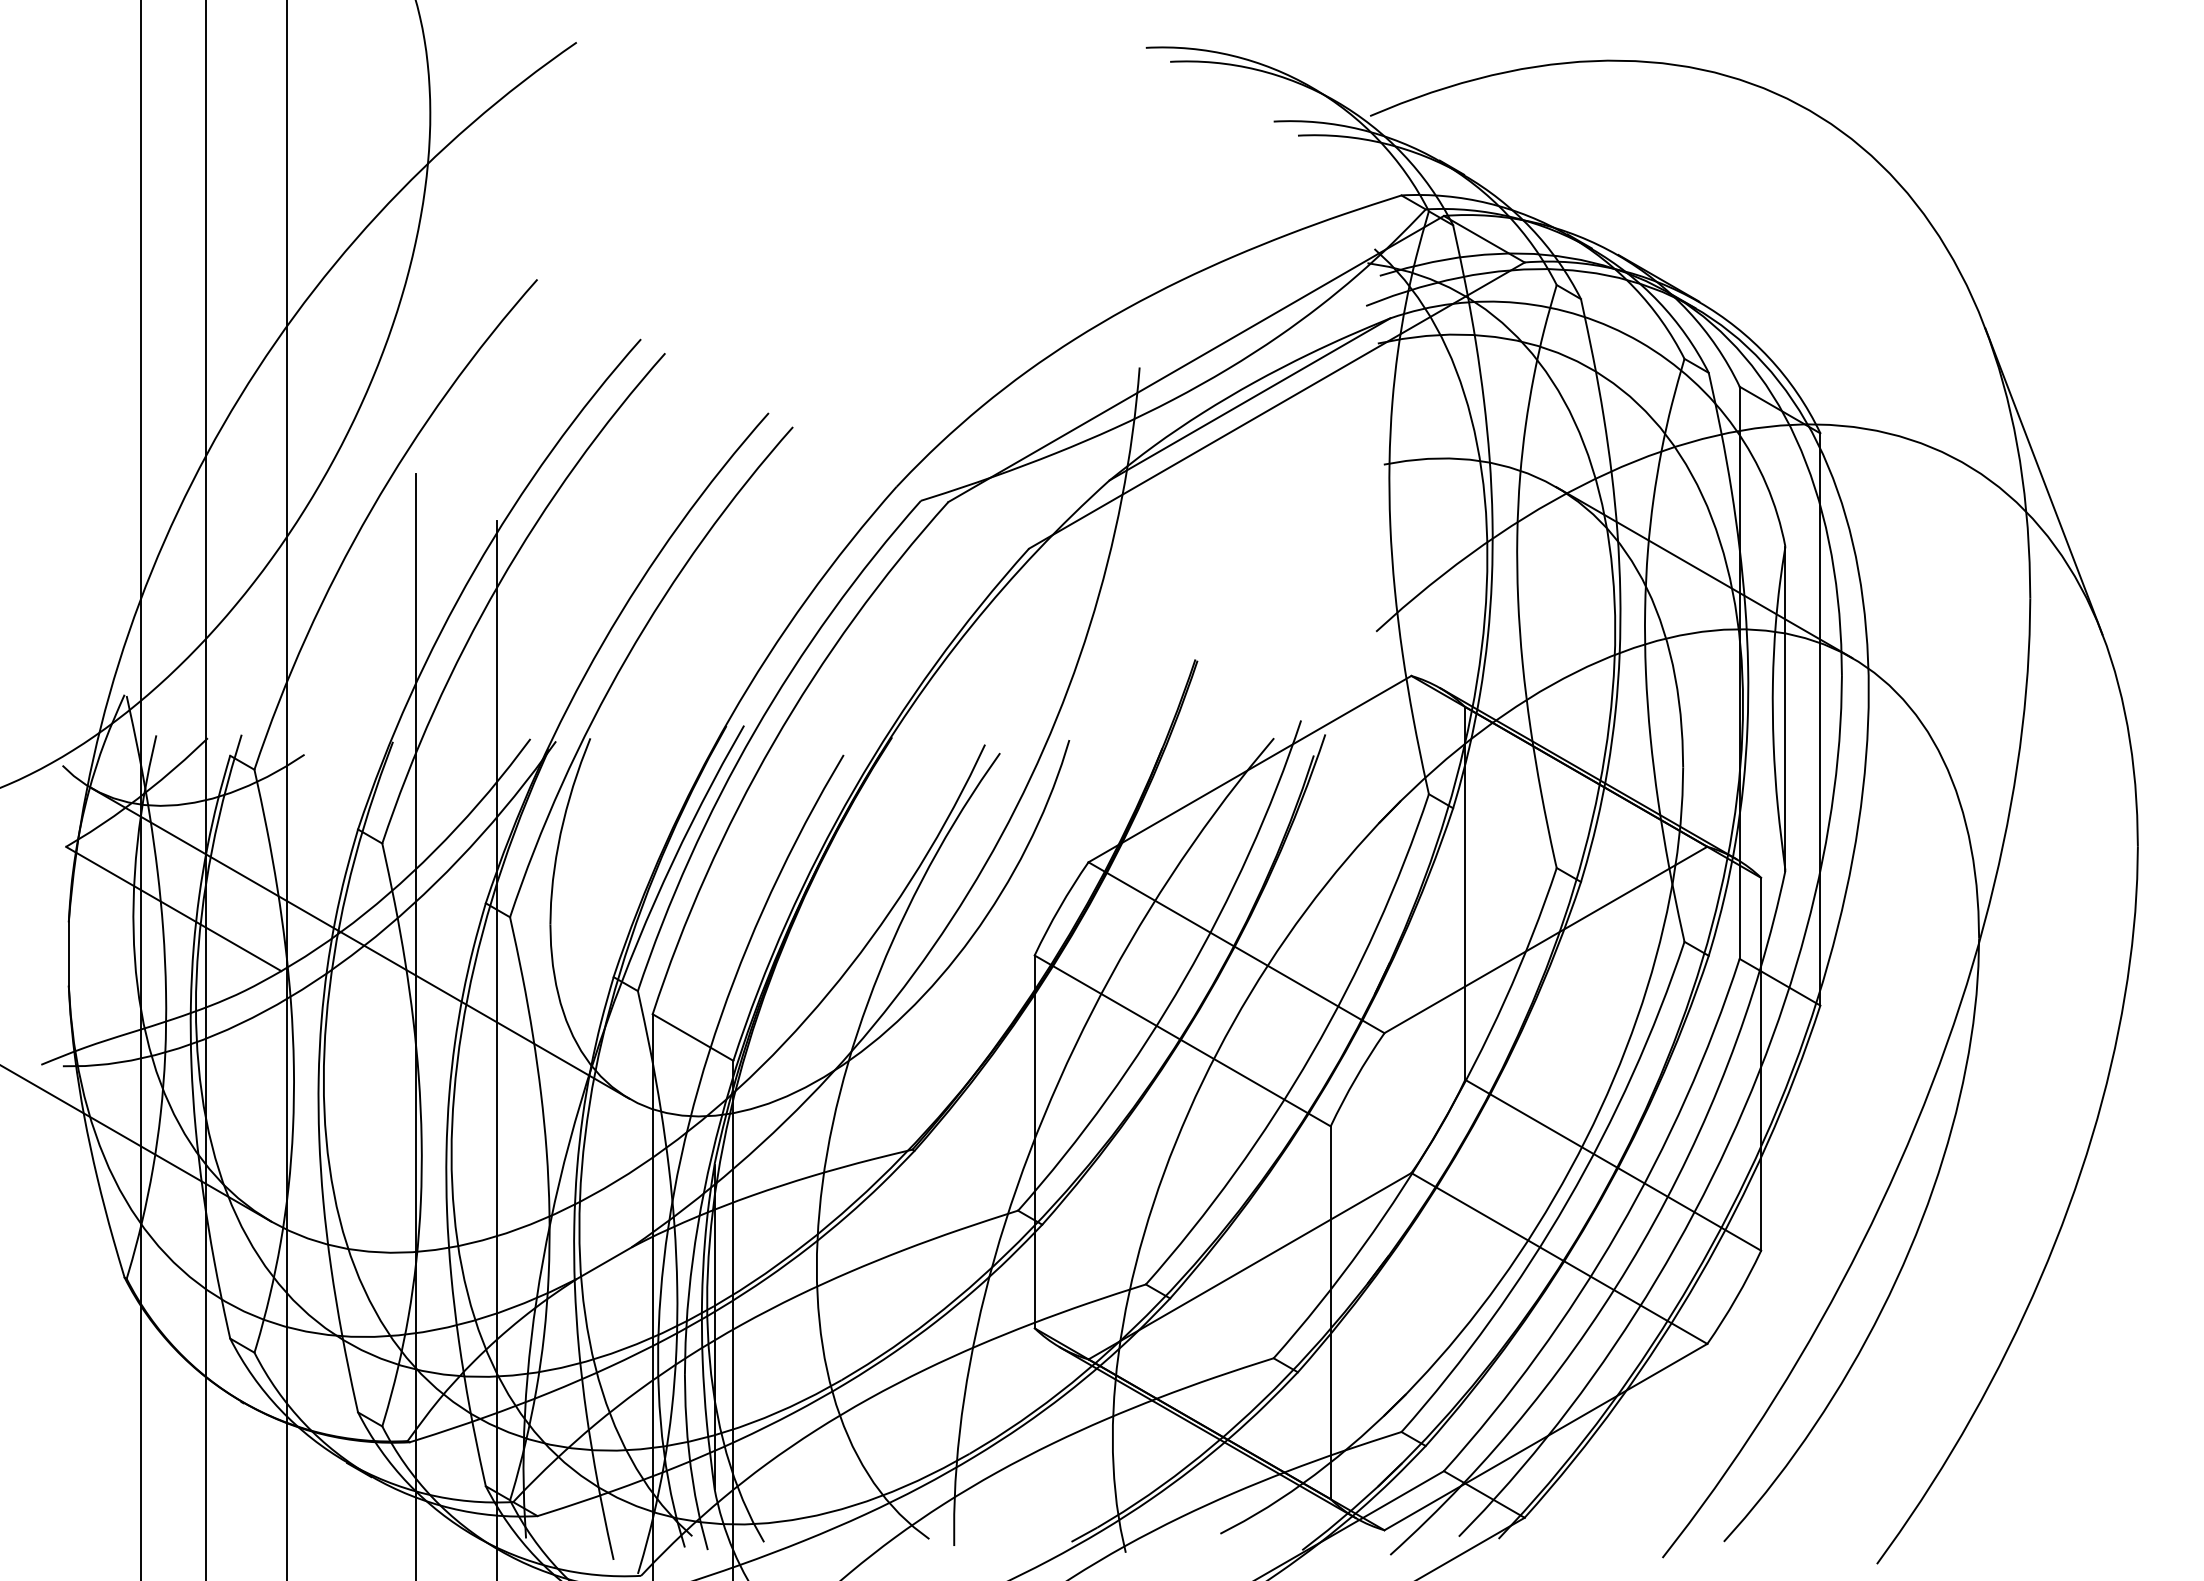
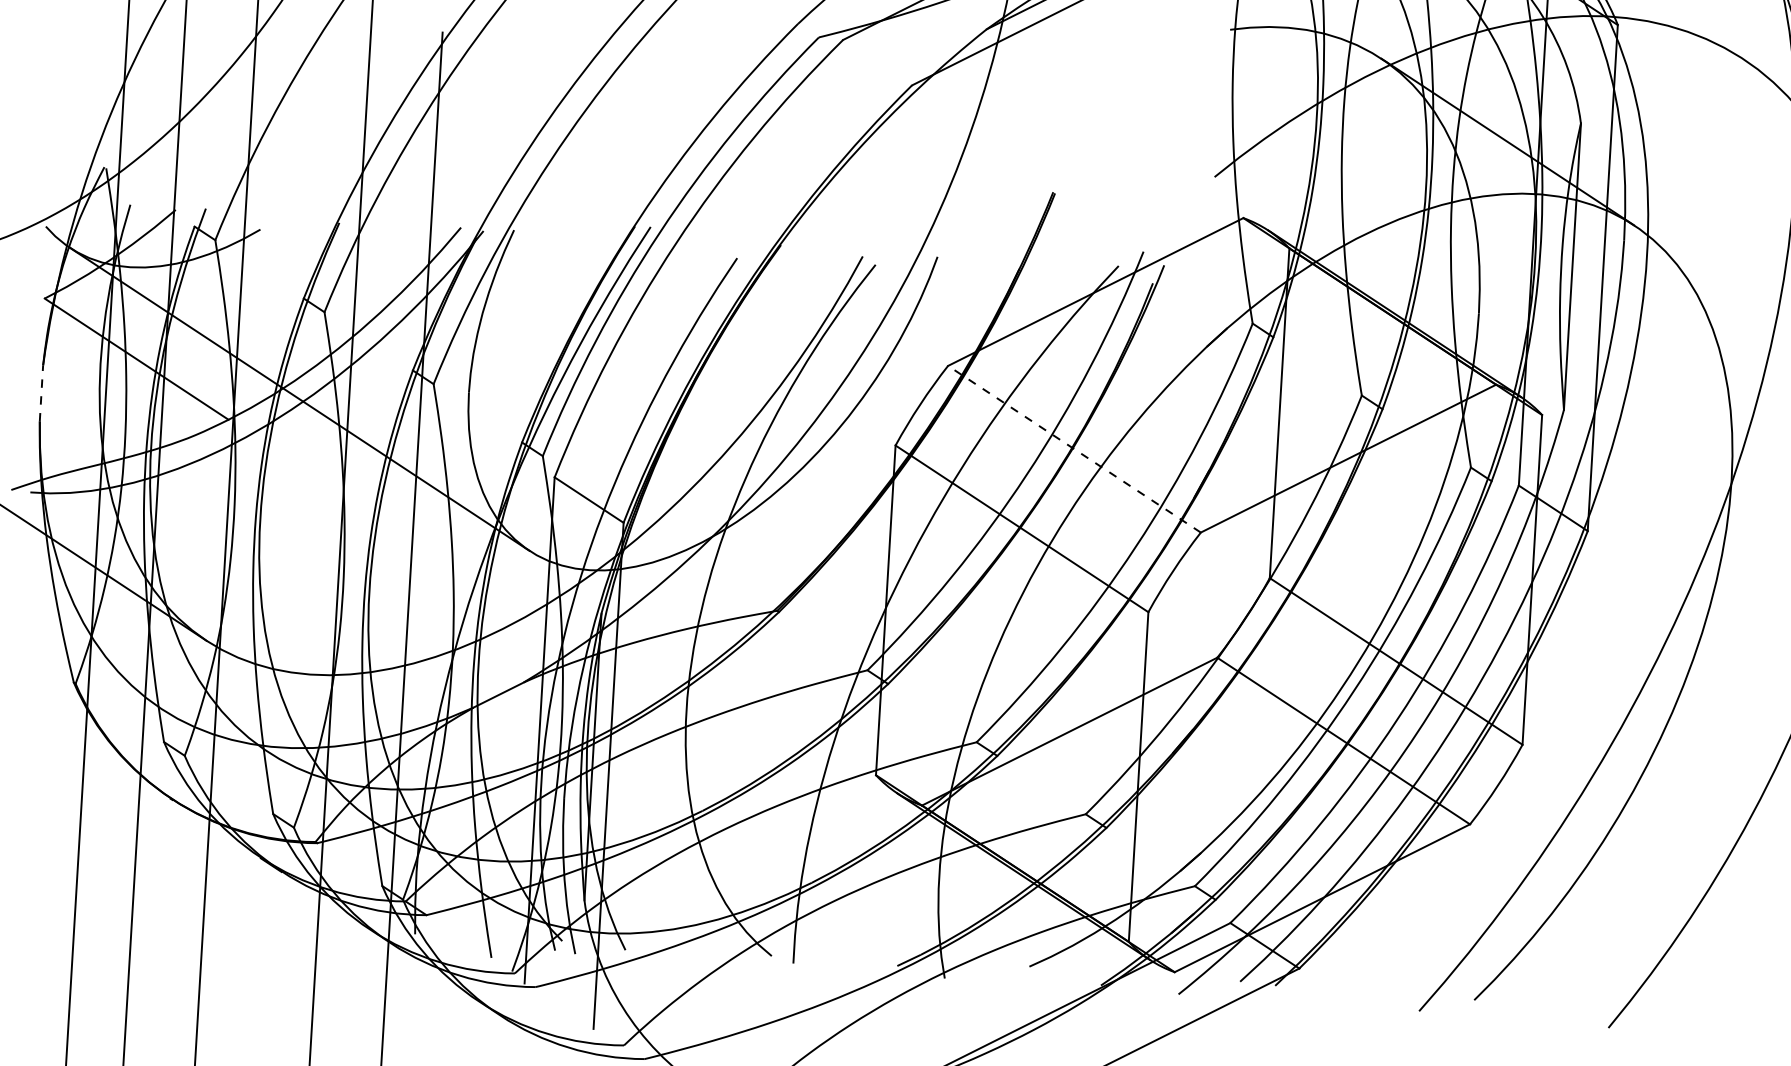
line: (1236, 947) -> (1074, 449), solid -> dashed
line: (68, 954) -> (41, 393), solid -> dashed

